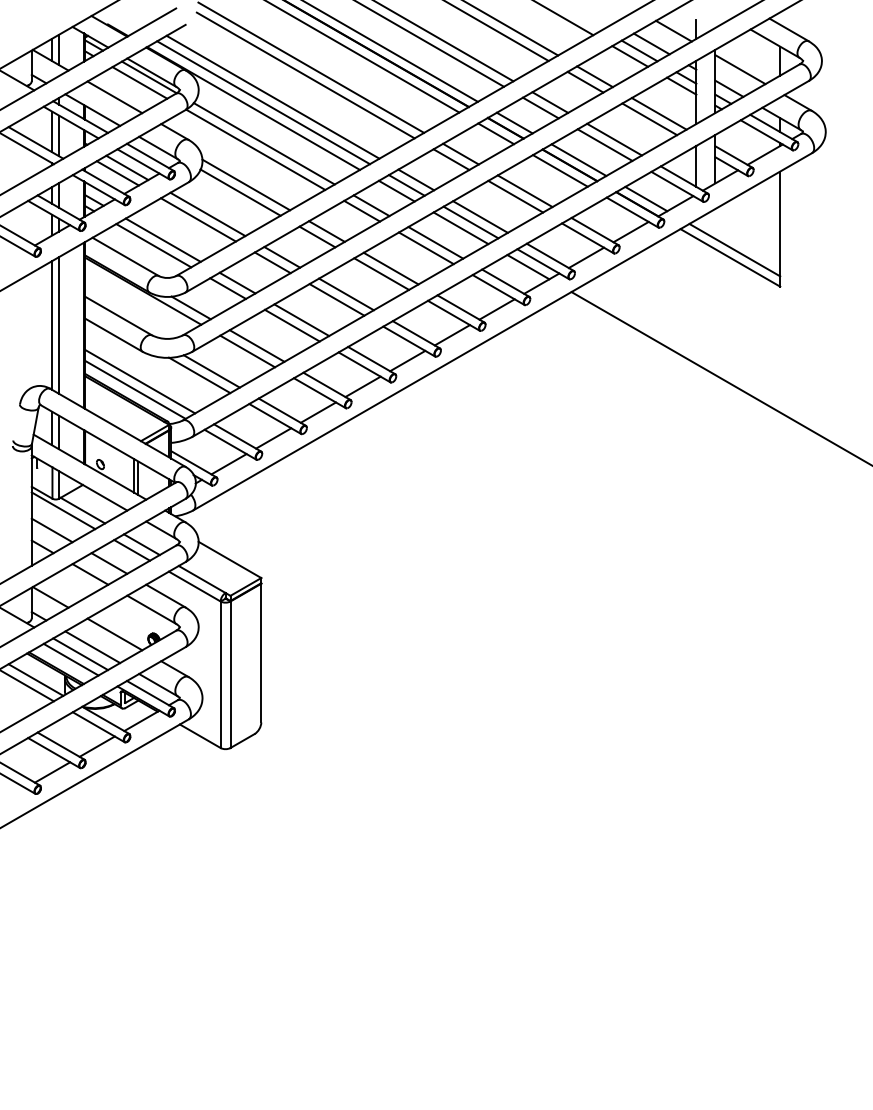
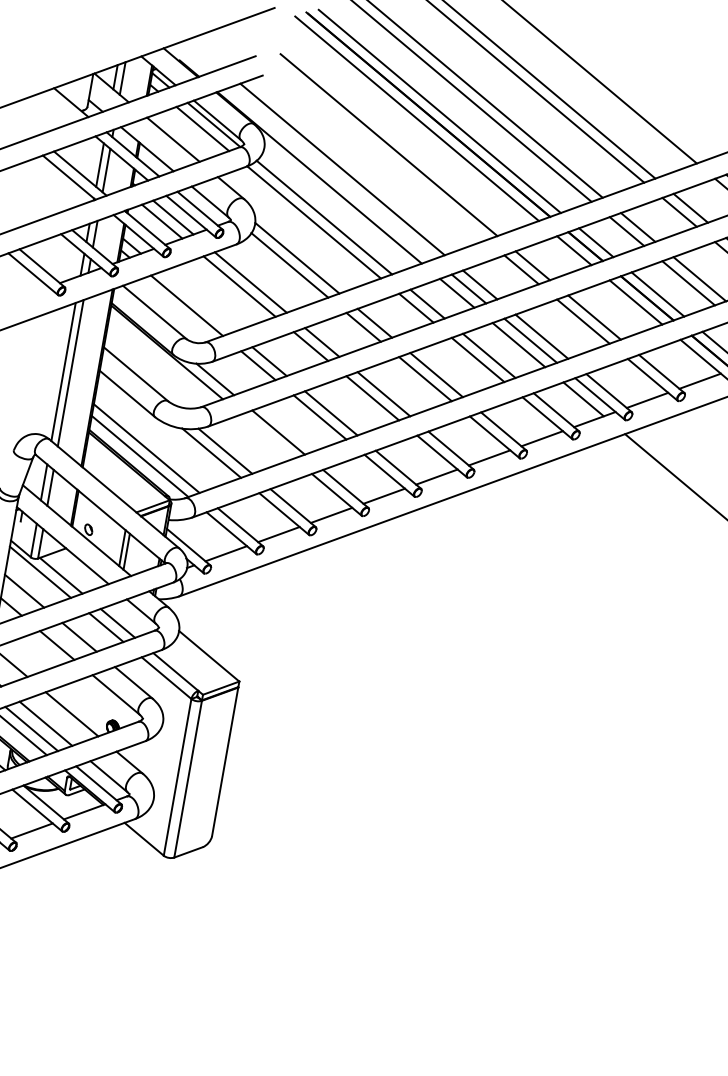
line: (305, 75) -> (381, 152), removed
line: (263, 102) -> (331, 173), removed
line: (162, 239) -> (197, 300), removed
line: (247, 351) -> (267, 436), removed

